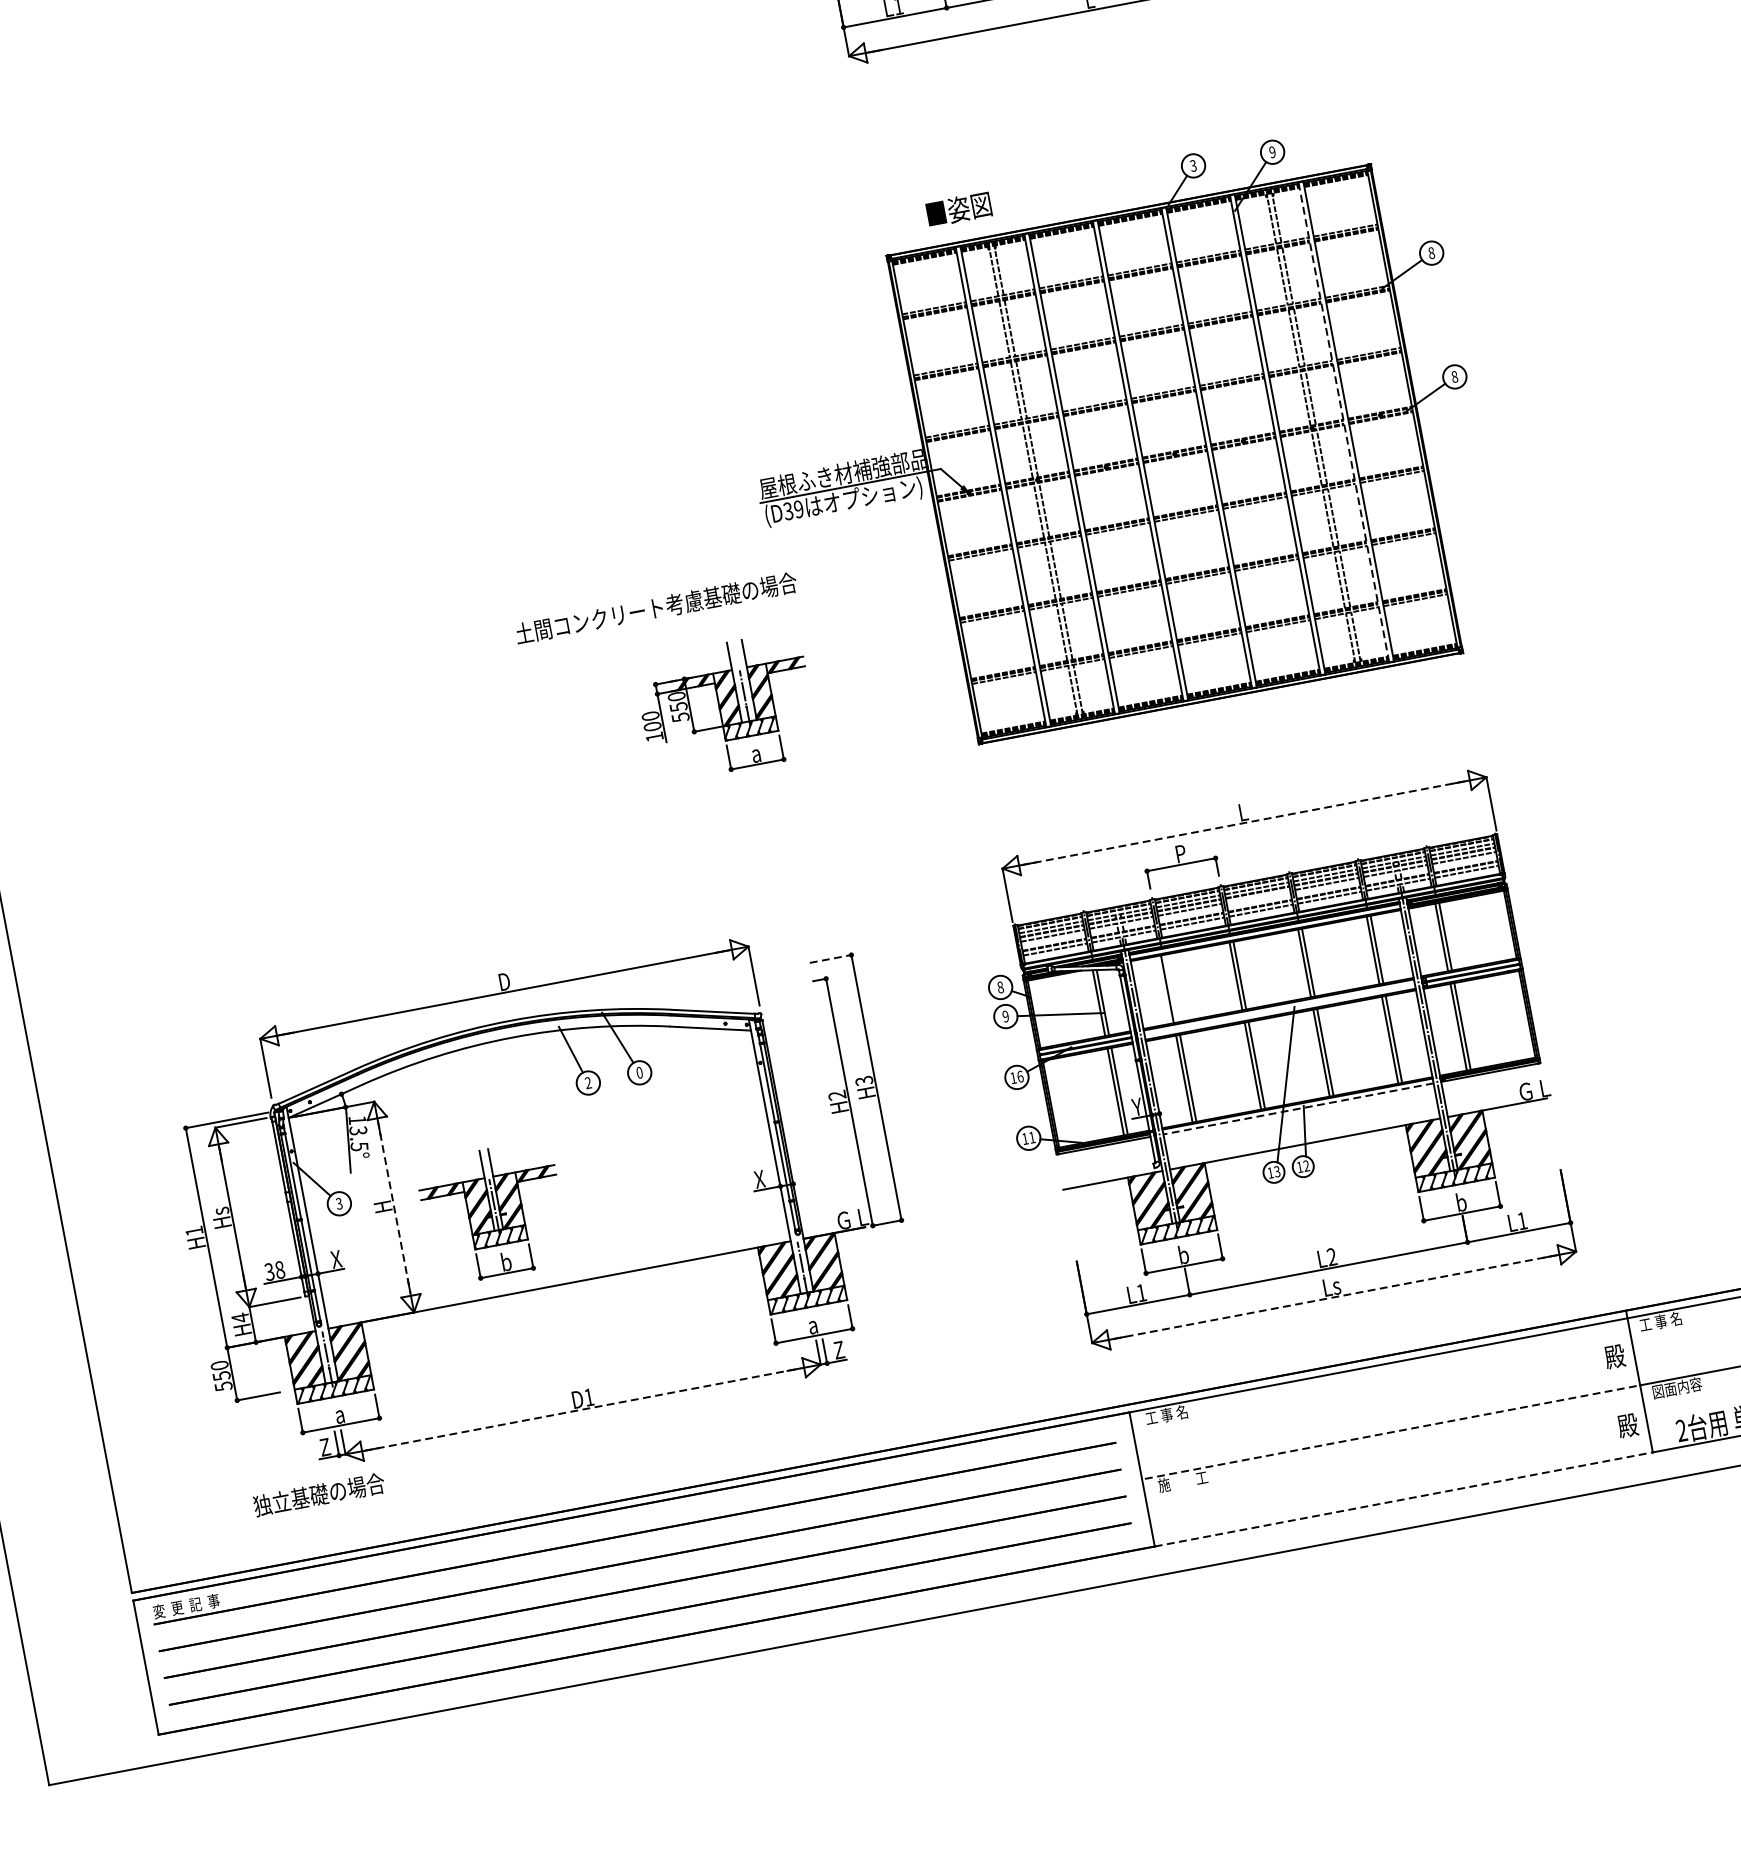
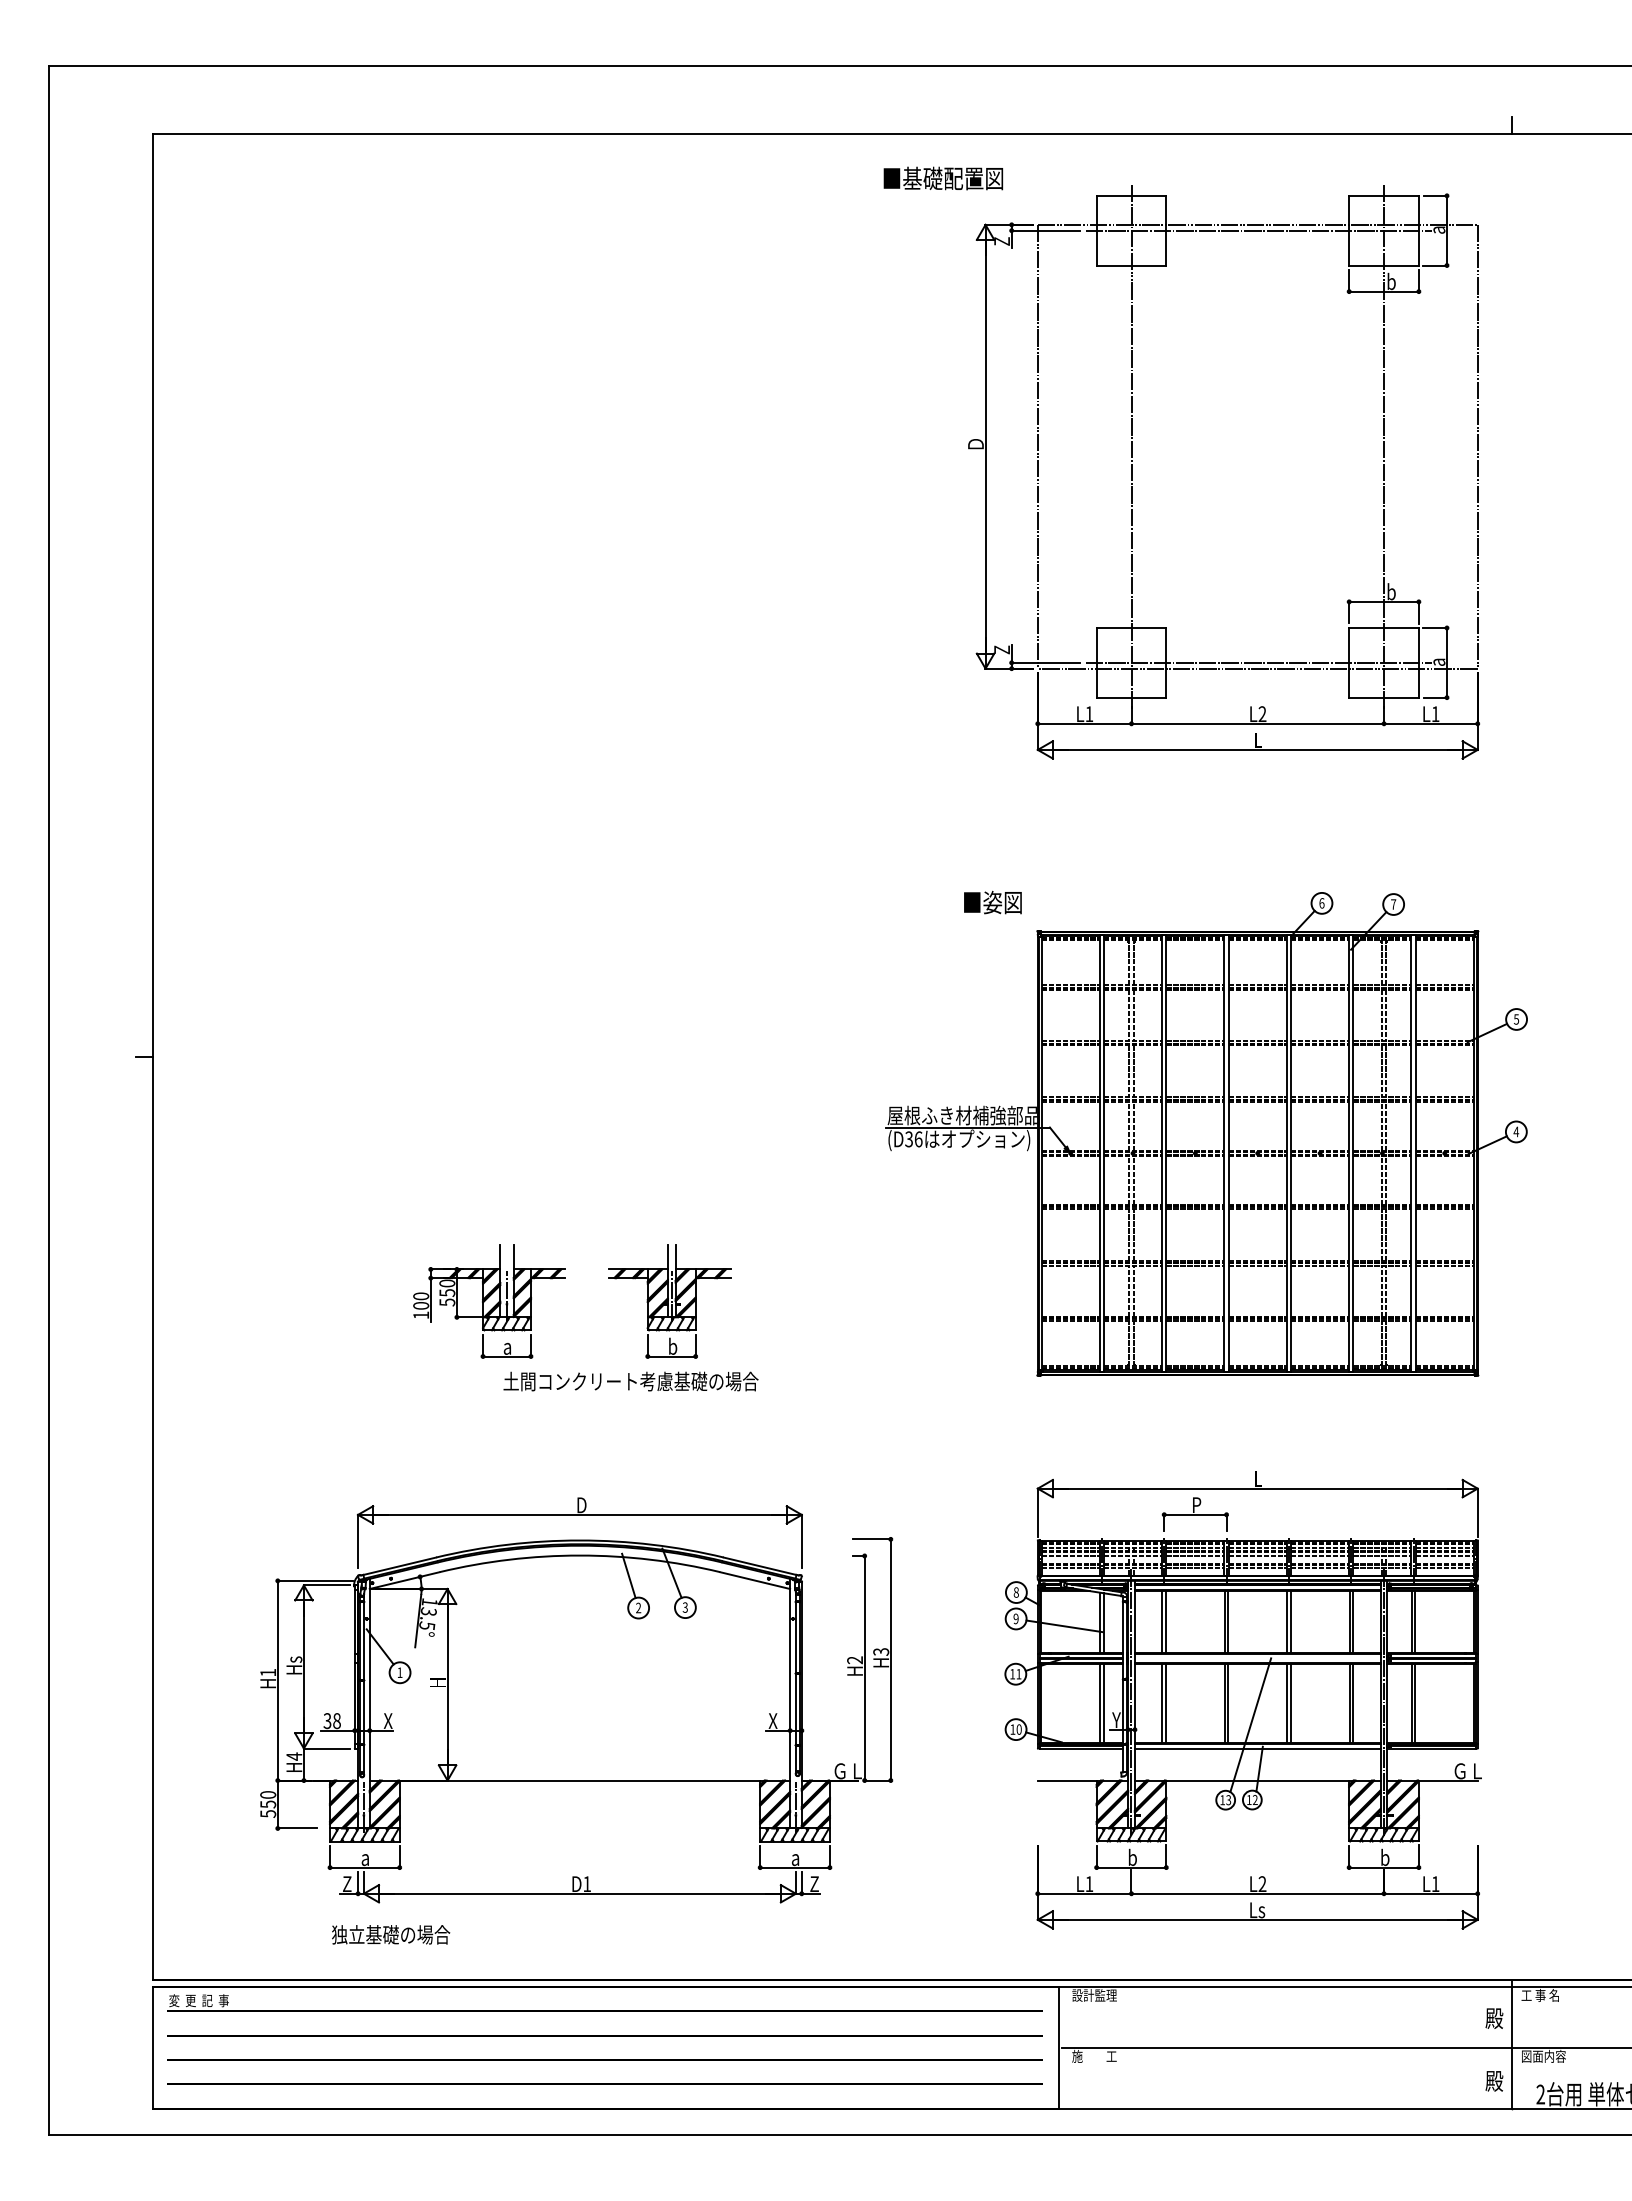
text: (1272, 152) -> (1393, 904), 9 -> 7
text: (1193, 166) -> (1321, 903), 3 -> 6
text: (958, 209) -> (992, 902), moved
text: (1431, 253) -> (1516, 1019), 8 -> 5
text: (1454, 376) -> (1516, 1131), 8 -> 4
line: (1343, 421) -> (1411, 1152), dashed -> solid
text: (798, 509) -> (918, 1139), (D39 -> (D36
text: (655, 608) -> (630, 1381), moved
part: (726, 707) -> (489, 1301), moved
line: (1244, 822) -> (1257, 1488), dashed -> solid
line: (1258, 896) -> (1257, 1555), added
line: (830, 959) -> (871, 1539), dashed -> solid
line: (1170, 988) -> (1165, 1621), added
text: (638, 1072) -> (684, 1607), 0 -> 3
text: (1019, 1076) -> (1018, 1673), 16 -> 11
line: (1298, 1108) -> (1257, 1748), dashed -> solid
text: (1031, 1137) -> (1018, 1729), 11 -> 10
text: (338, 1203) -> (399, 1672), 3 -> 1
line: (394, 1207) -> (447, 1685), dashed -> solid
part: (493, 1213) -> (669, 1301), moved
line: (1333, 1296) -> (1257, 1919), dashed -> solid
line: (582, 1409) -> (579, 1893), dashed -> solid
text: (1170, 1414) -> (1094, 1995), 工 事 名 -> 設計監理
line: (1393, 1431) -> (1287, 2047), dashed -> solid
text: (319, 1494) -> (391, 1934), moved
line: (1403, 1499) -> (1285, 2108), dashed -> solid

